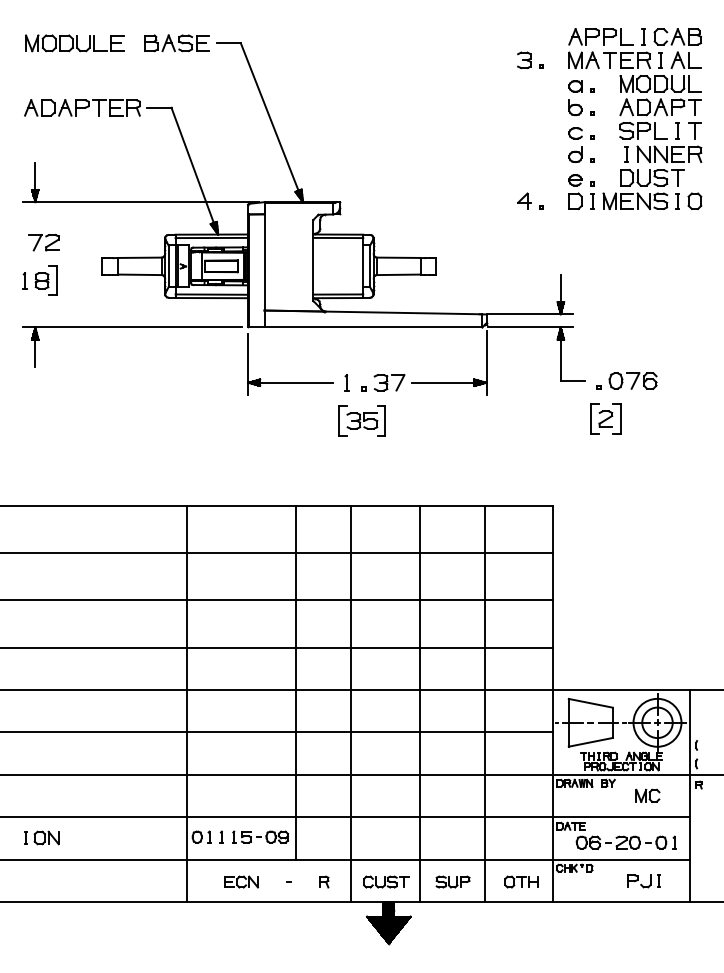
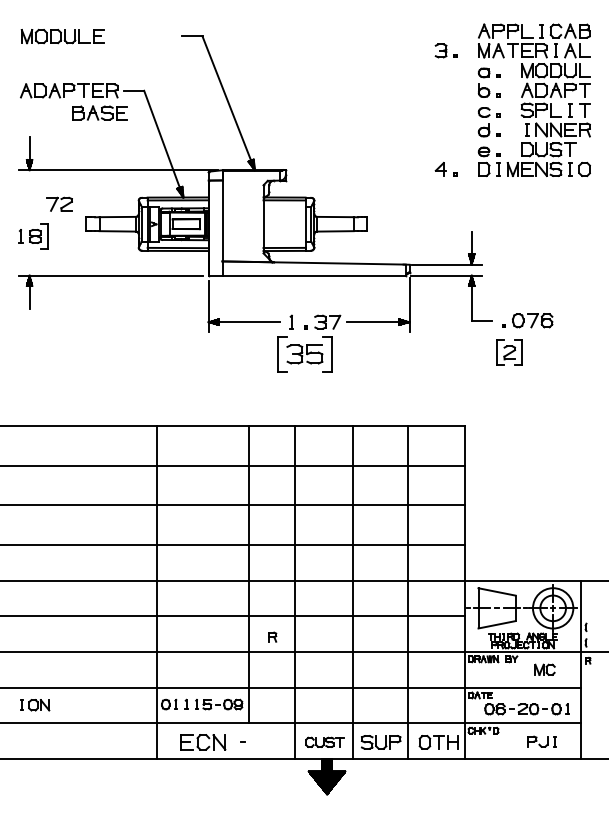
part: (176, 43) -> (99, 113), moved
part: (43, 242) -> (59, 204), moved
part: (361, 420) -> (304, 353), size x1.4
part: (241, 881) -> (203, 741), size x1.6
part: (324, 881) -> (272, 636), moved
part: (452, 881) -> (380, 741), size x1.4
part: (521, 881) -> (438, 741), size x1.4

